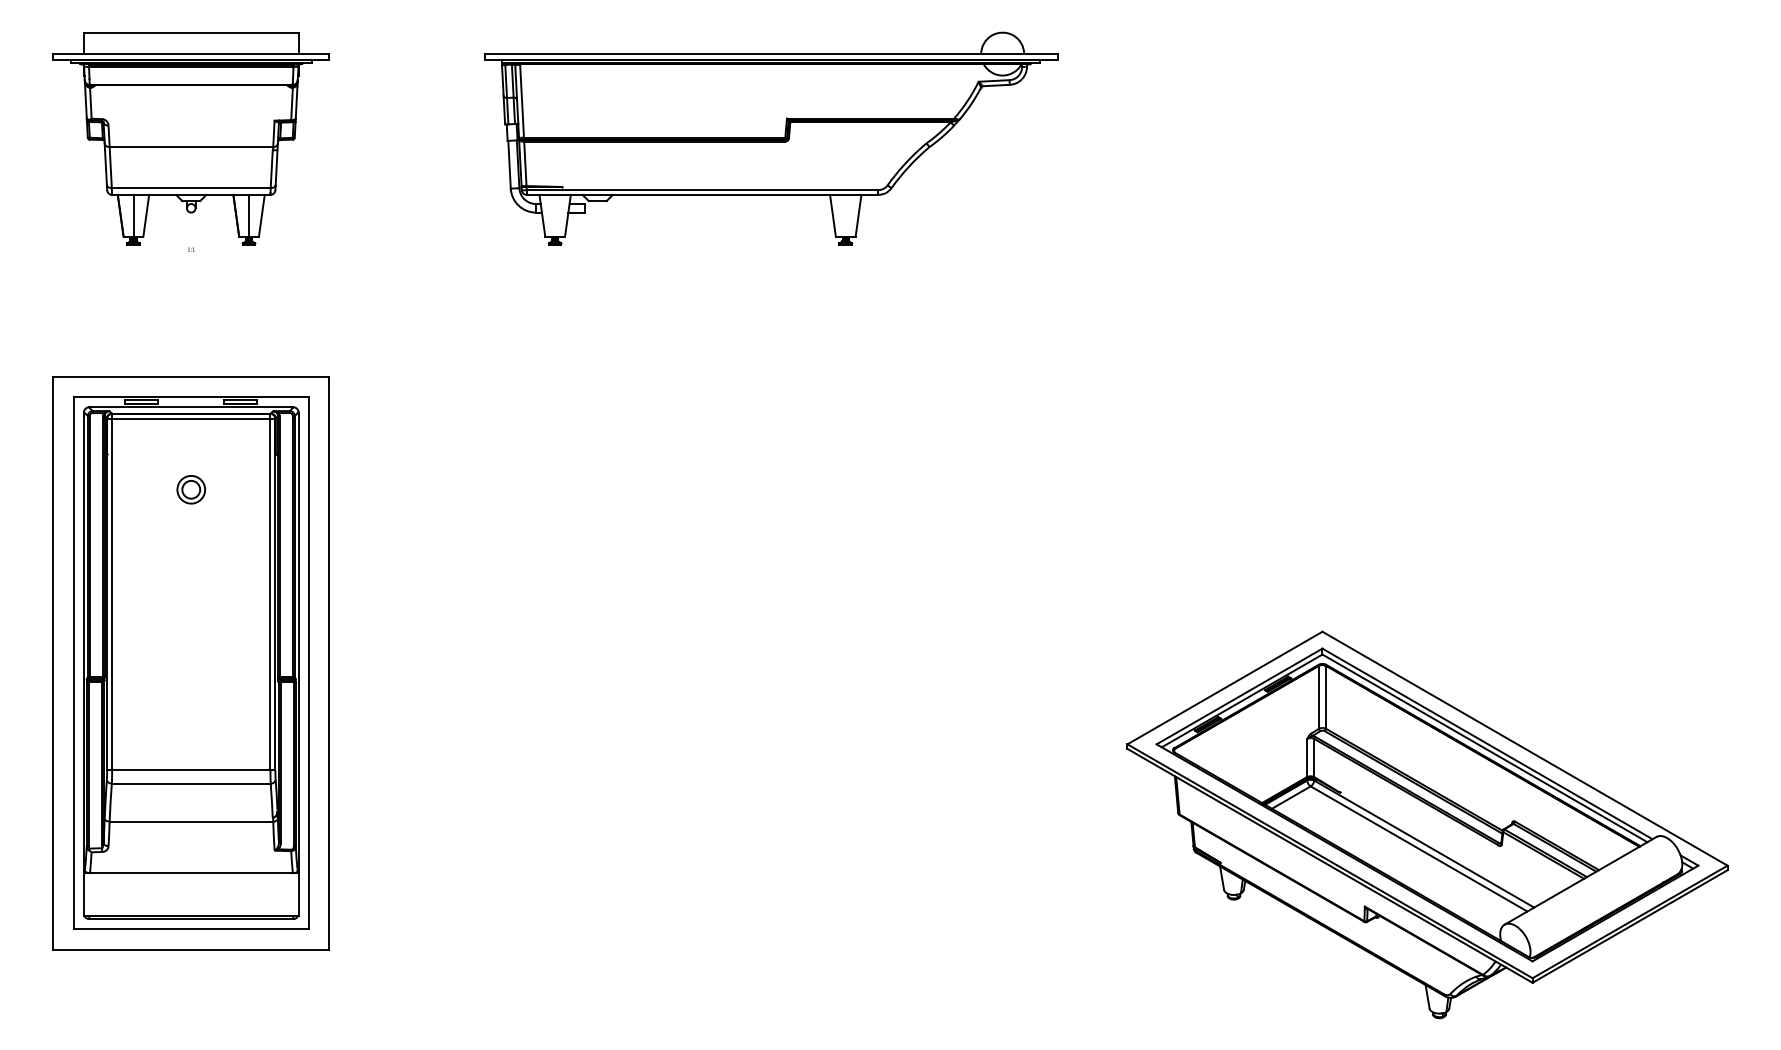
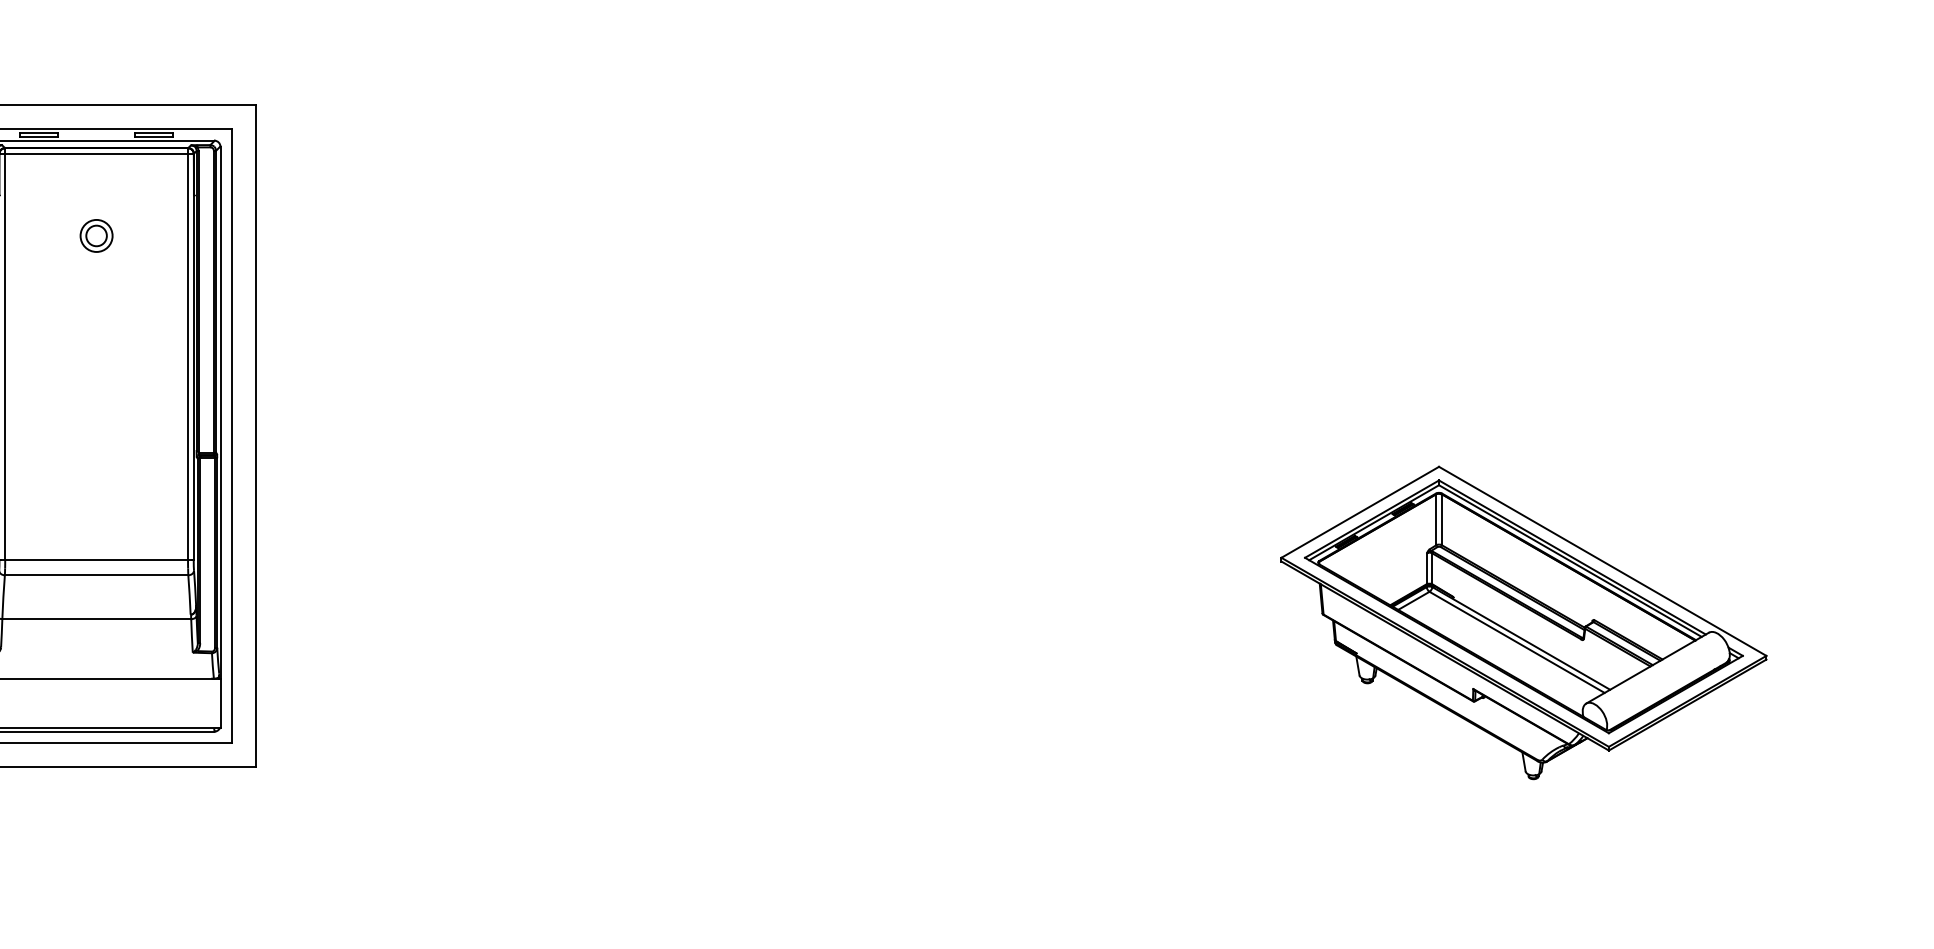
part: (1427, 824) -> (1523, 622), size x0.7

